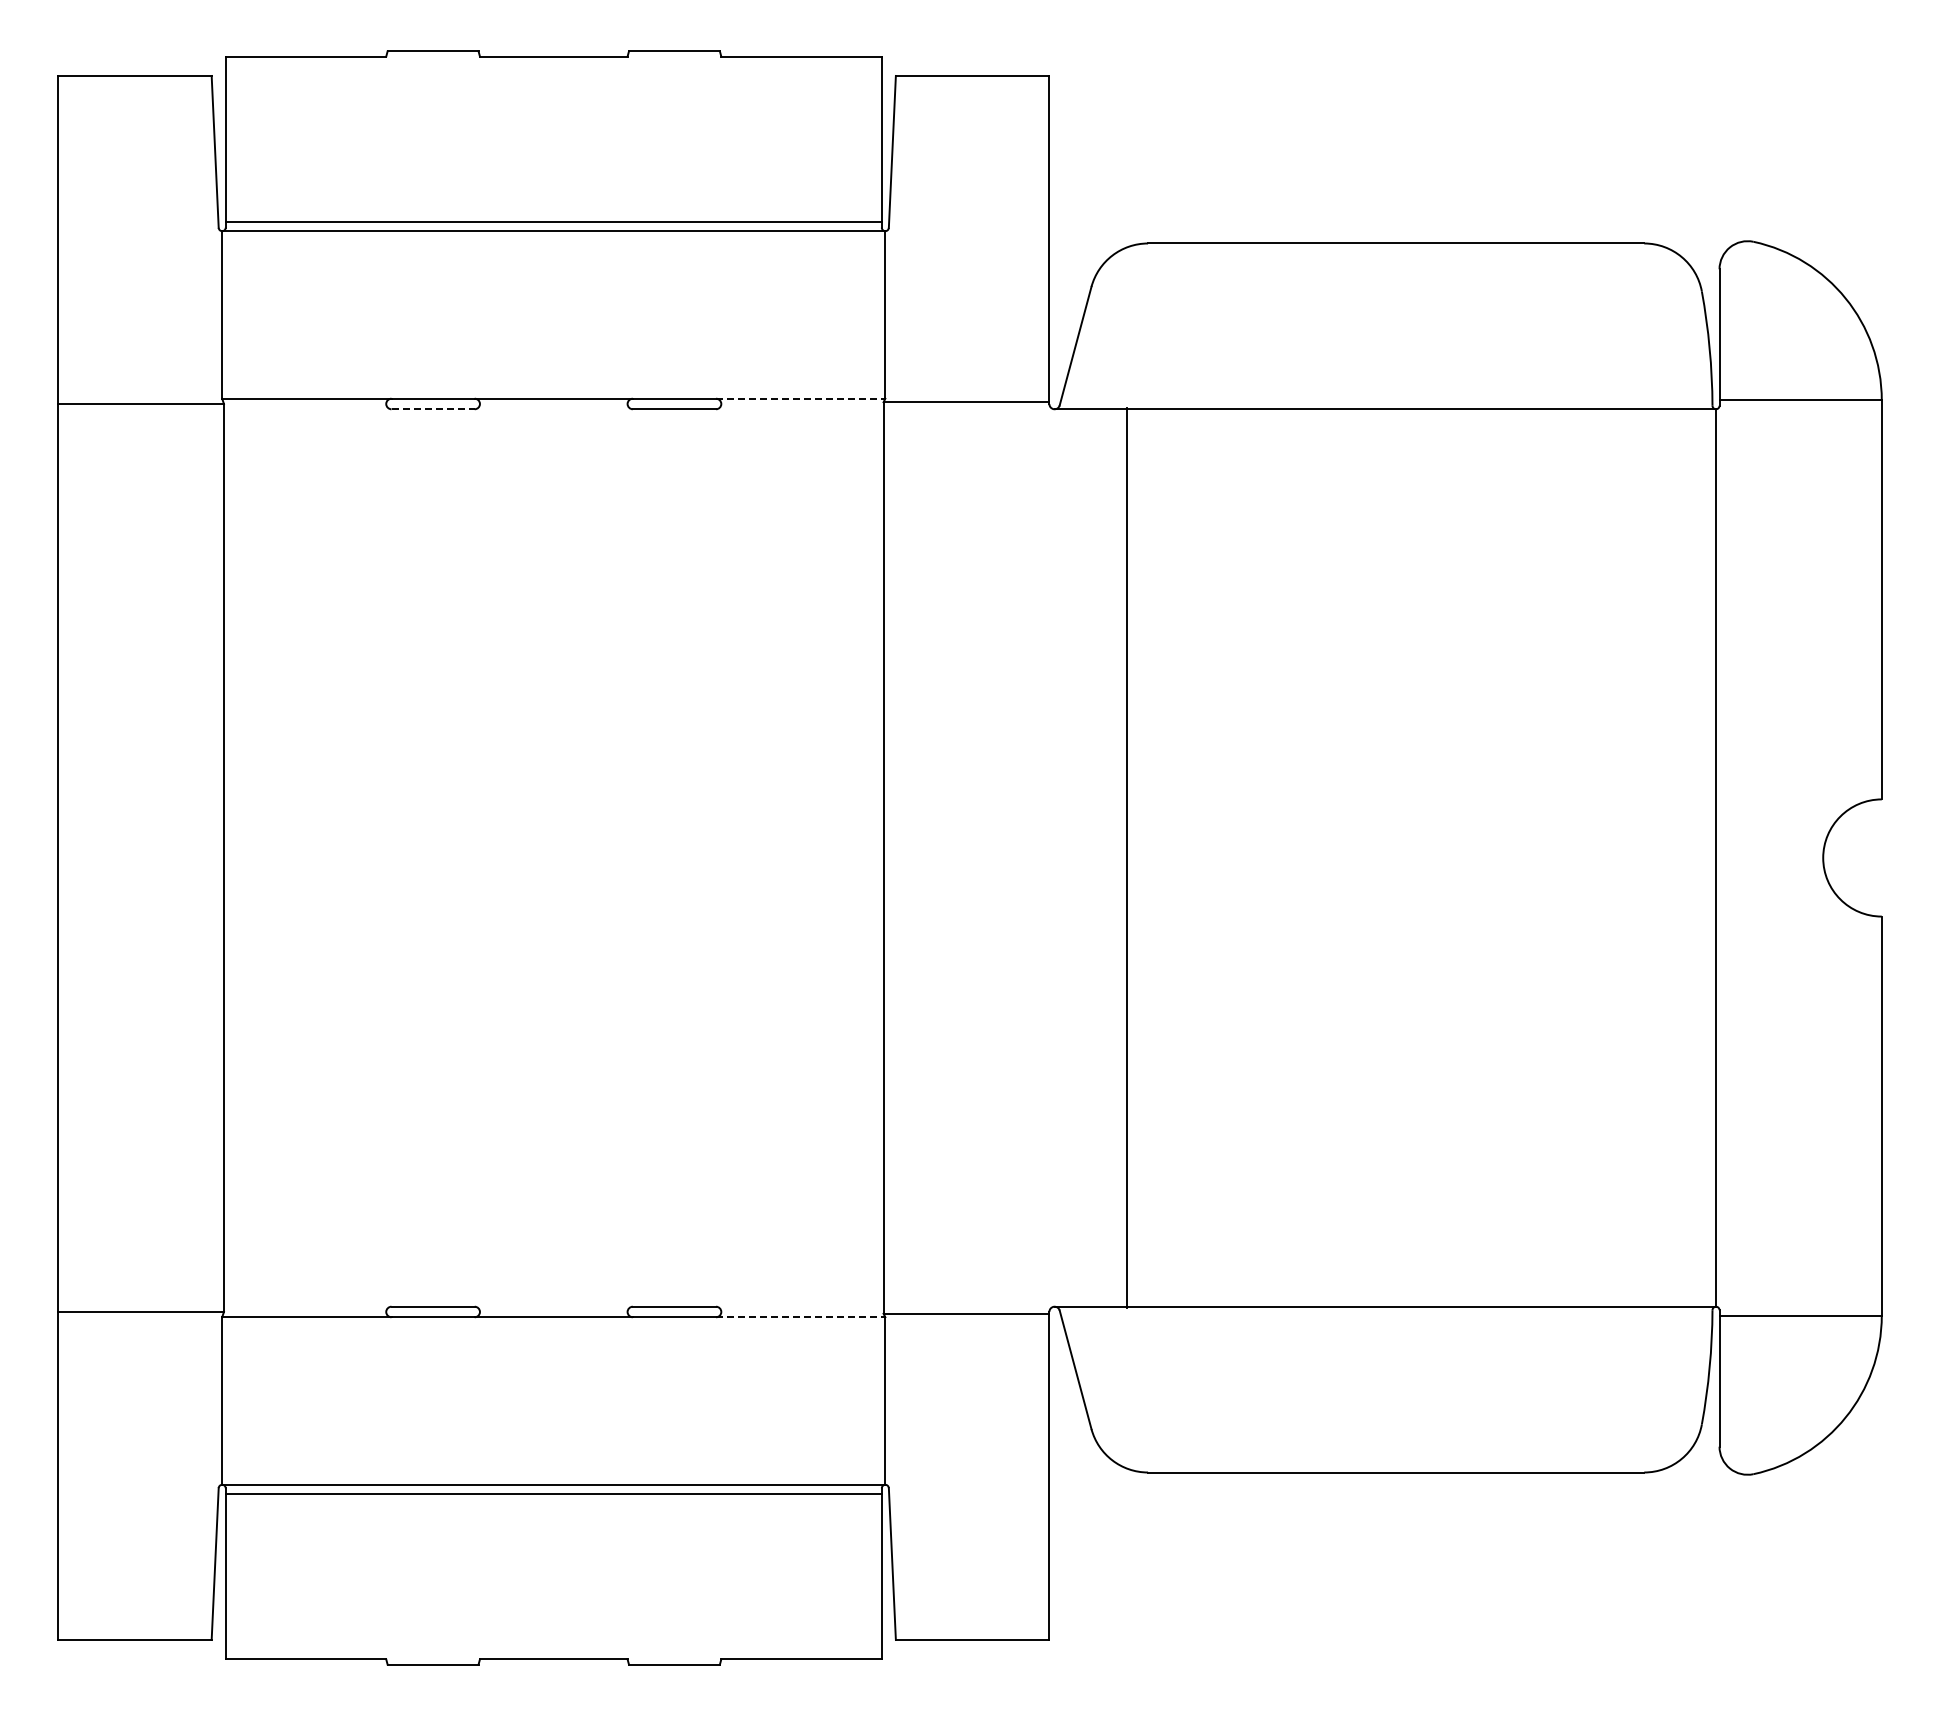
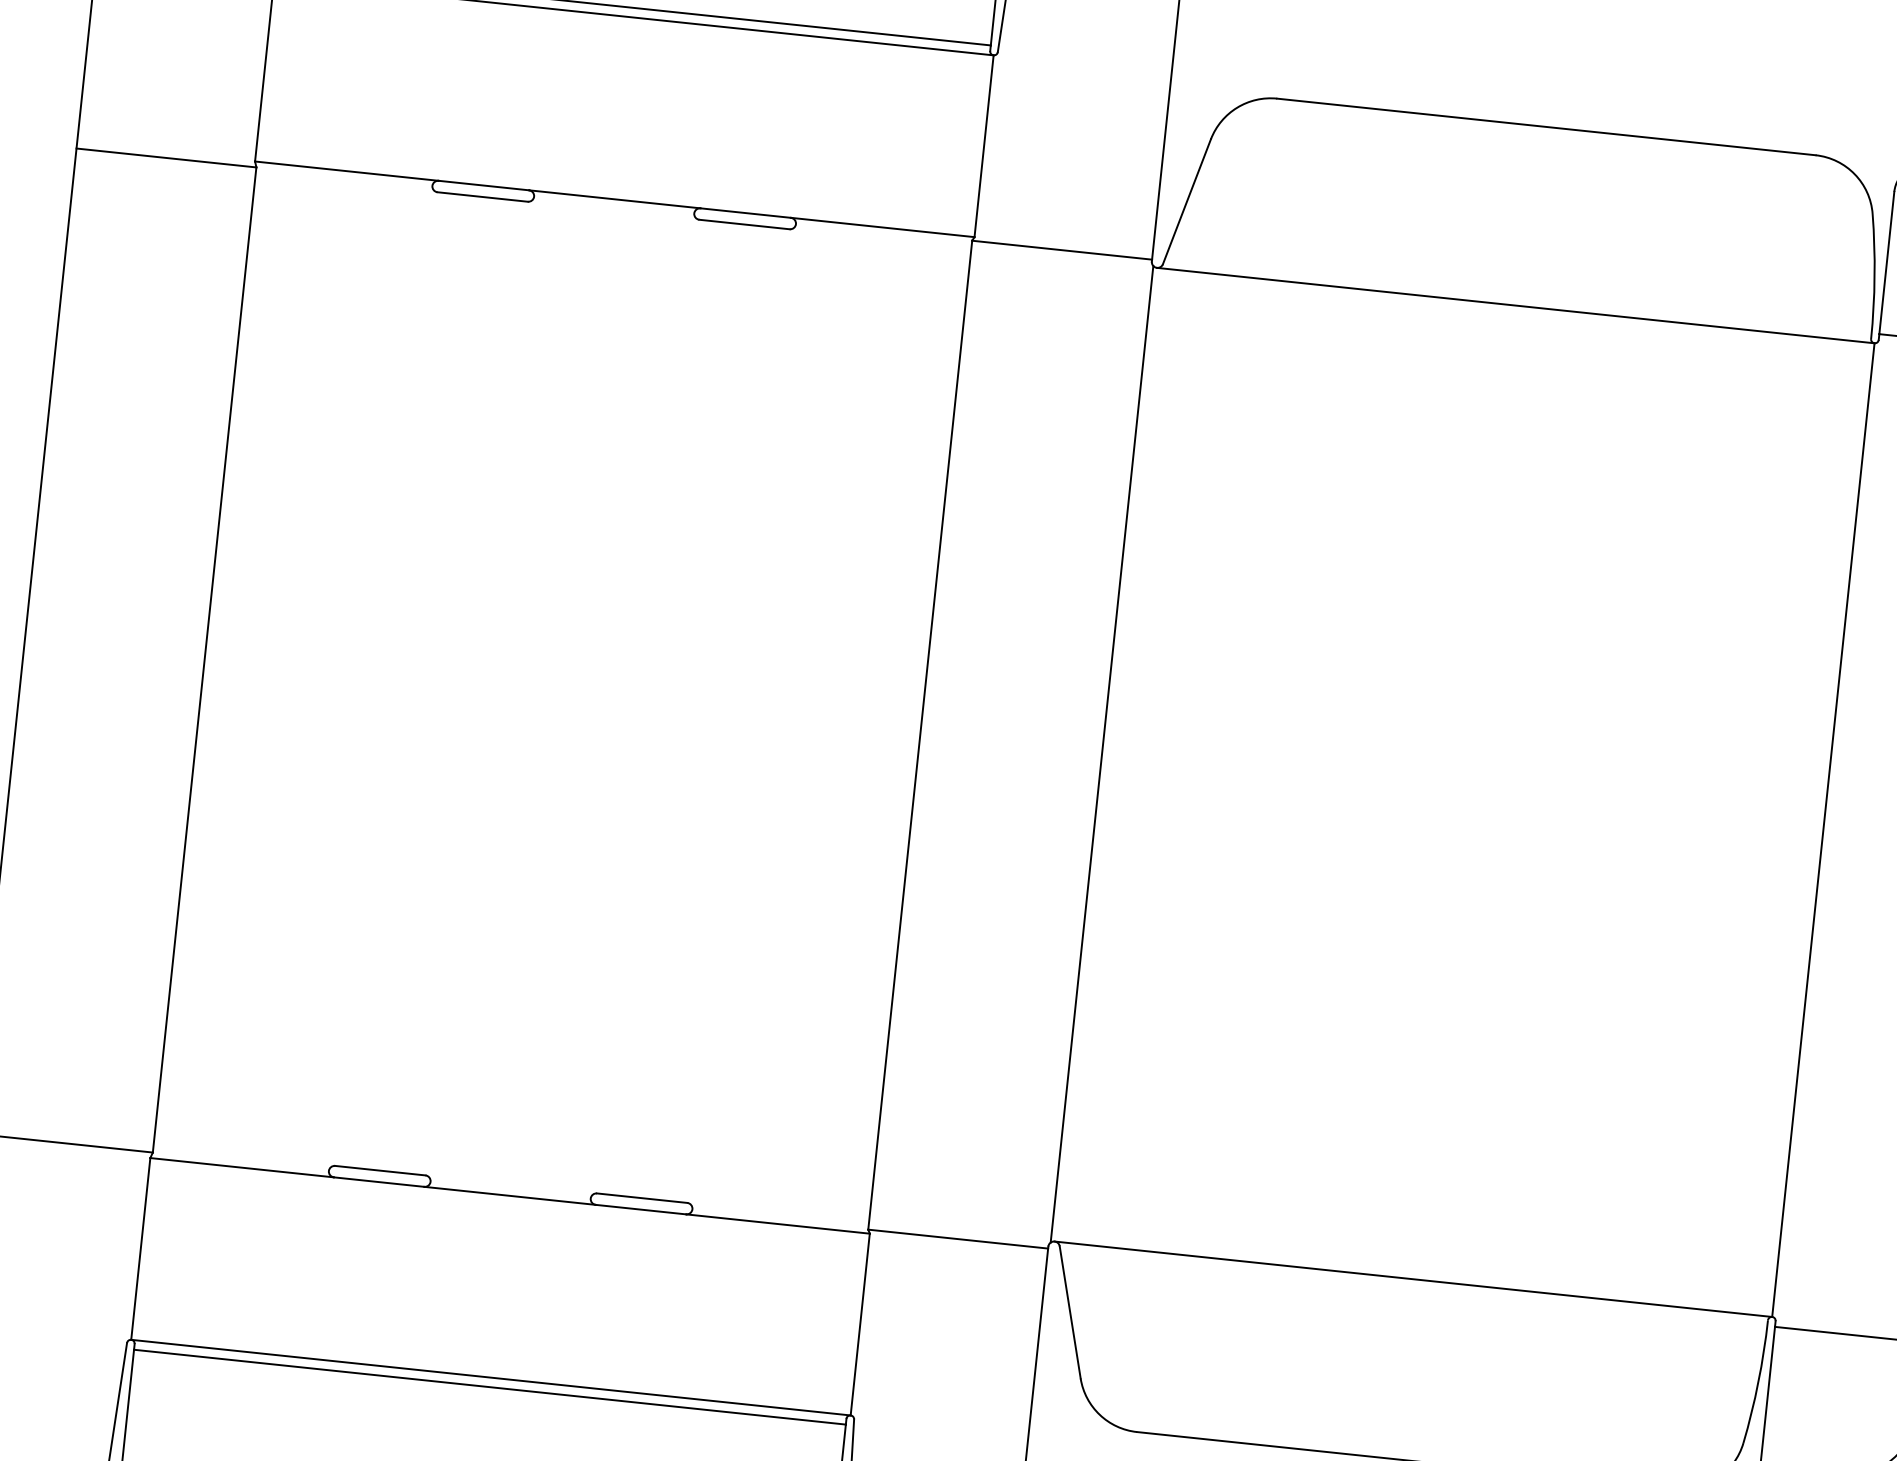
line: (800, 398) -> (882, 227), dashed -> solid
line: (433, 409) -> (483, 197), dashed -> solid
line: (1127, 857) -> (1102, 753), moved
line: (800, 1317) -> (777, 1224), dashed -> solid

